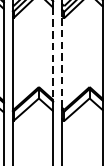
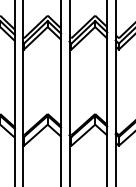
line: (53, 54) -> (61, 83), dashed -> solid
line: (62, 61) -> (69, 90), dashed -> solid

